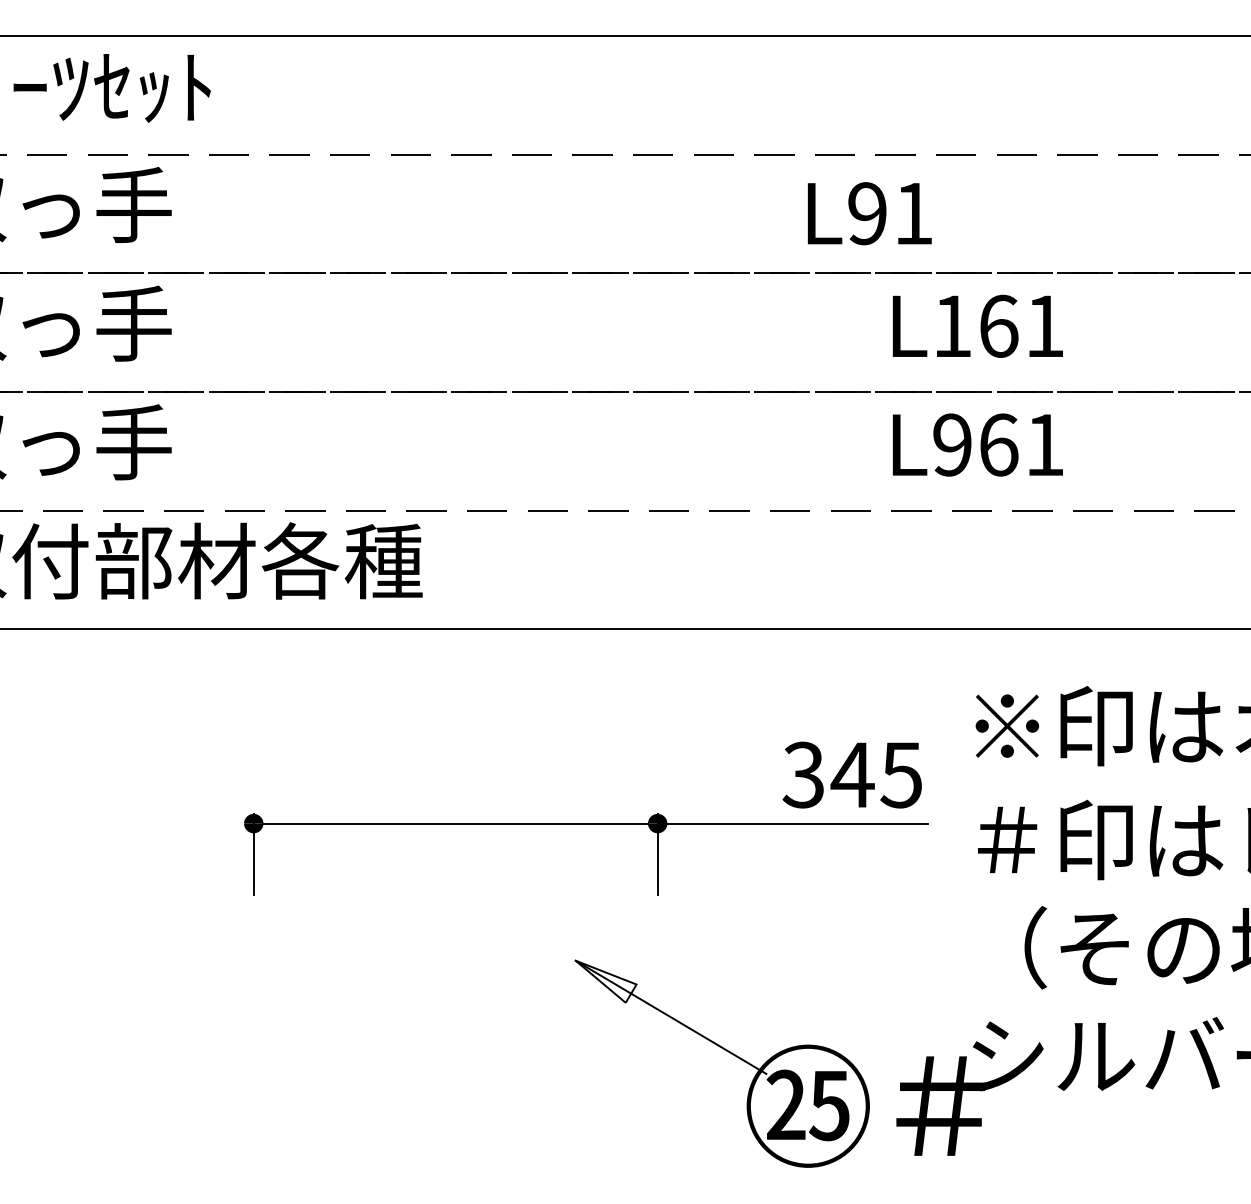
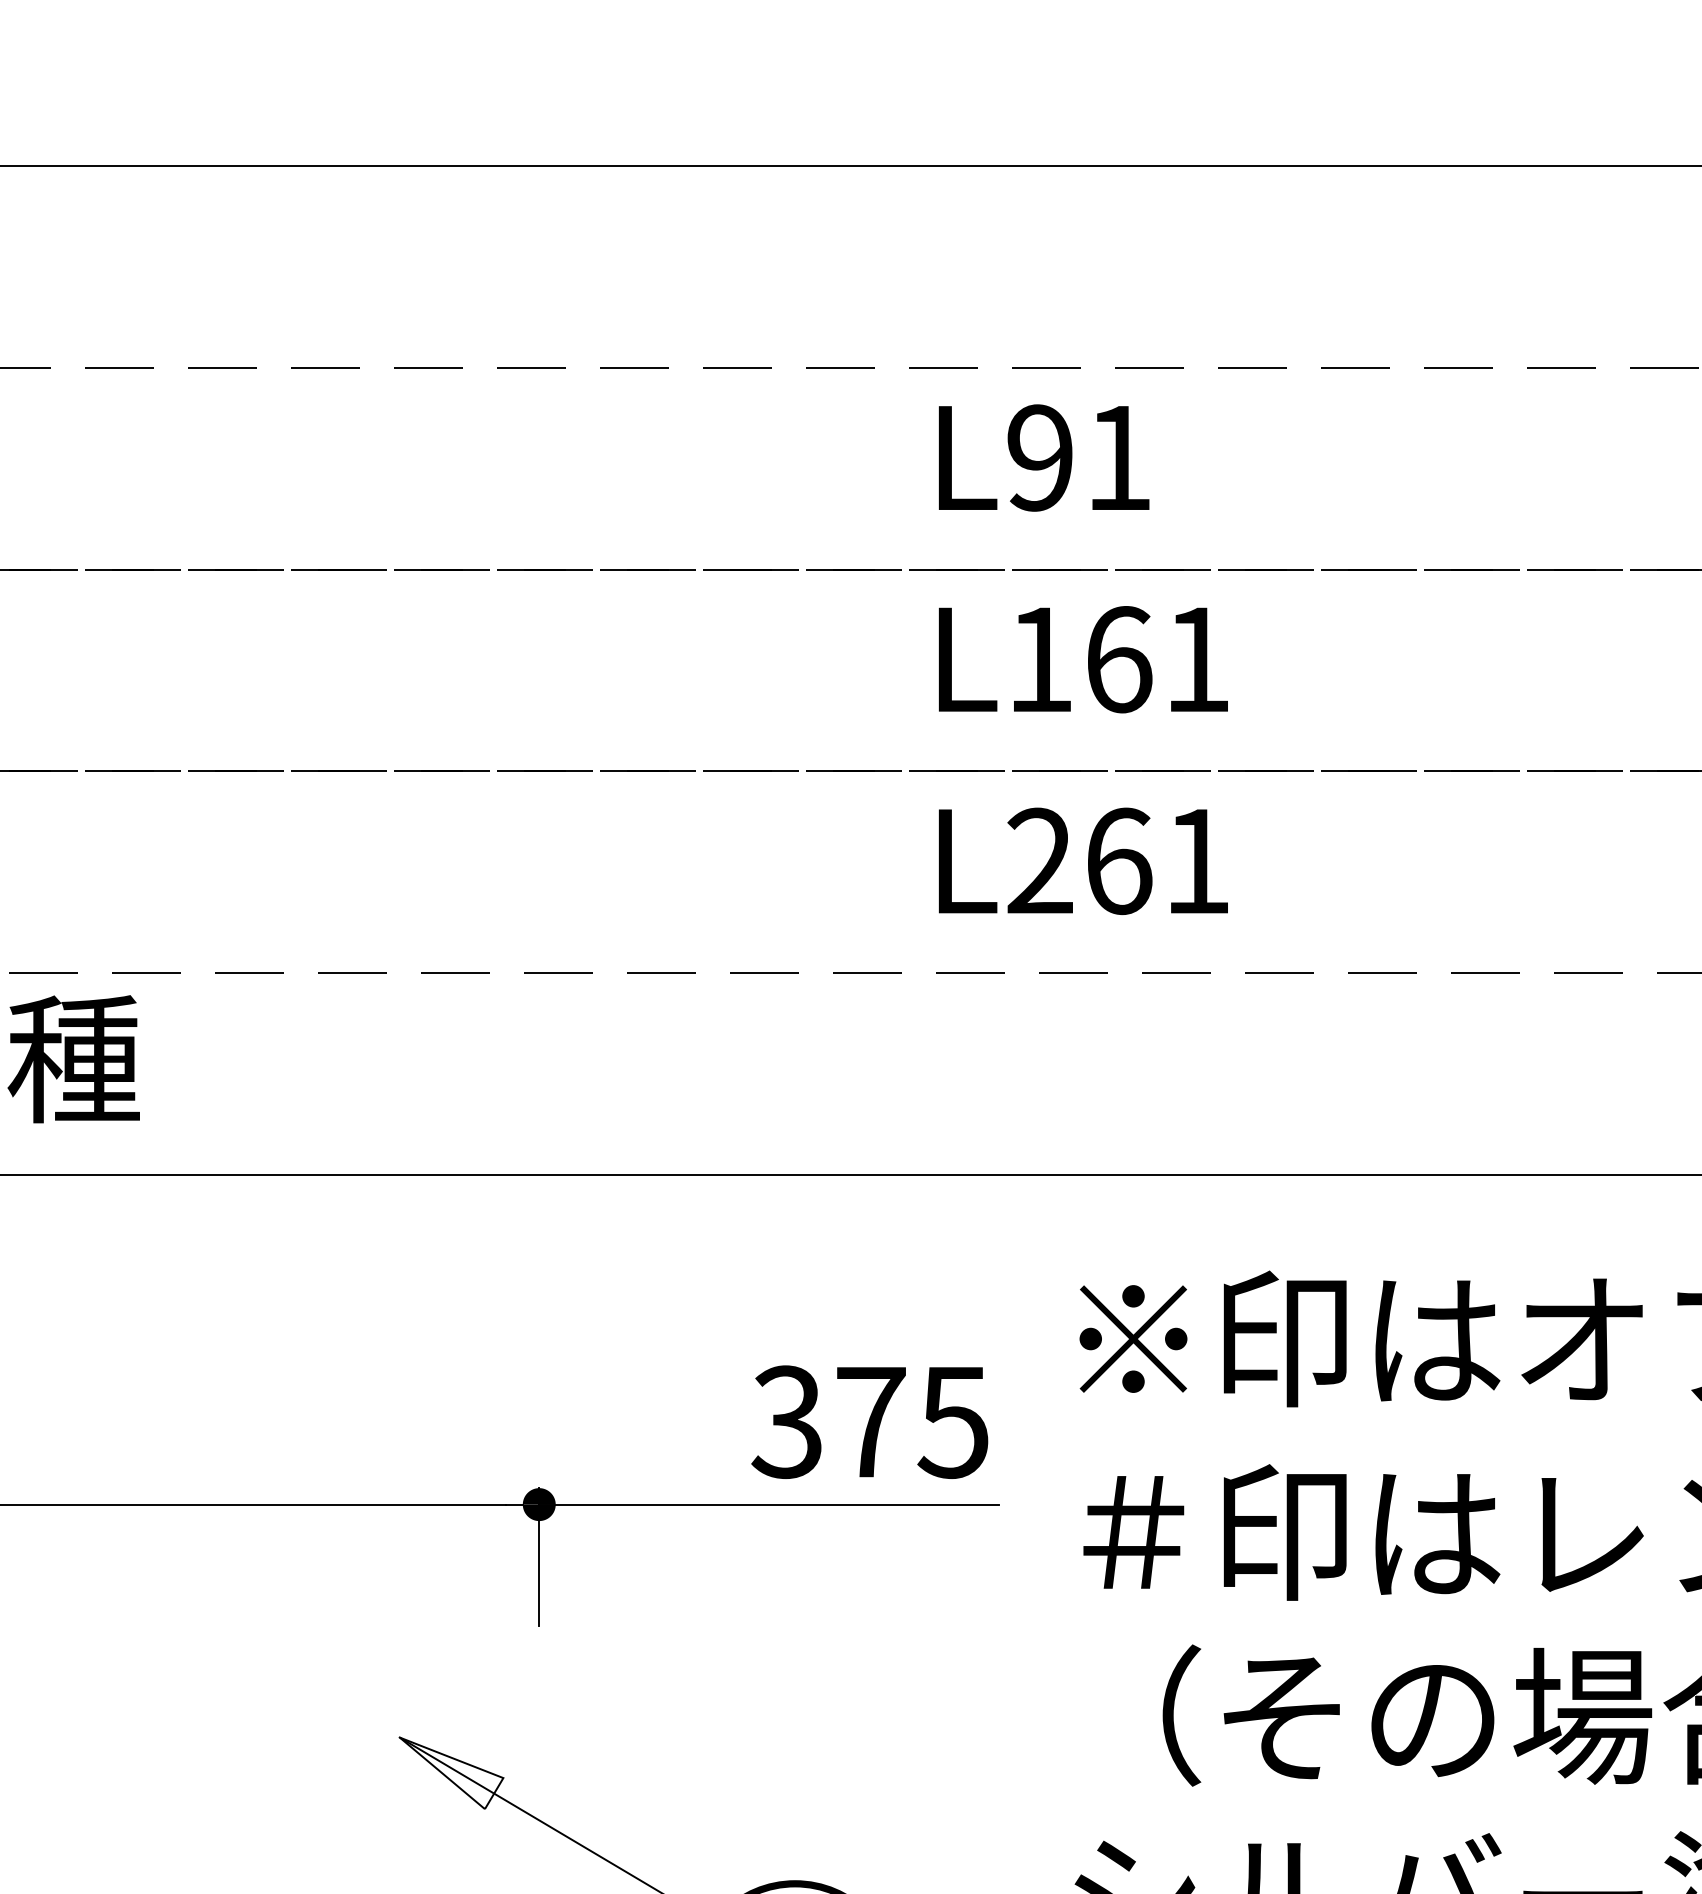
text: (869, 213) -> (1043, 457), moved
text: (952, 444) -> (1040, 860), L961 -> L261
text: (852, 774) -> (870, 1421), 345 -> 375

